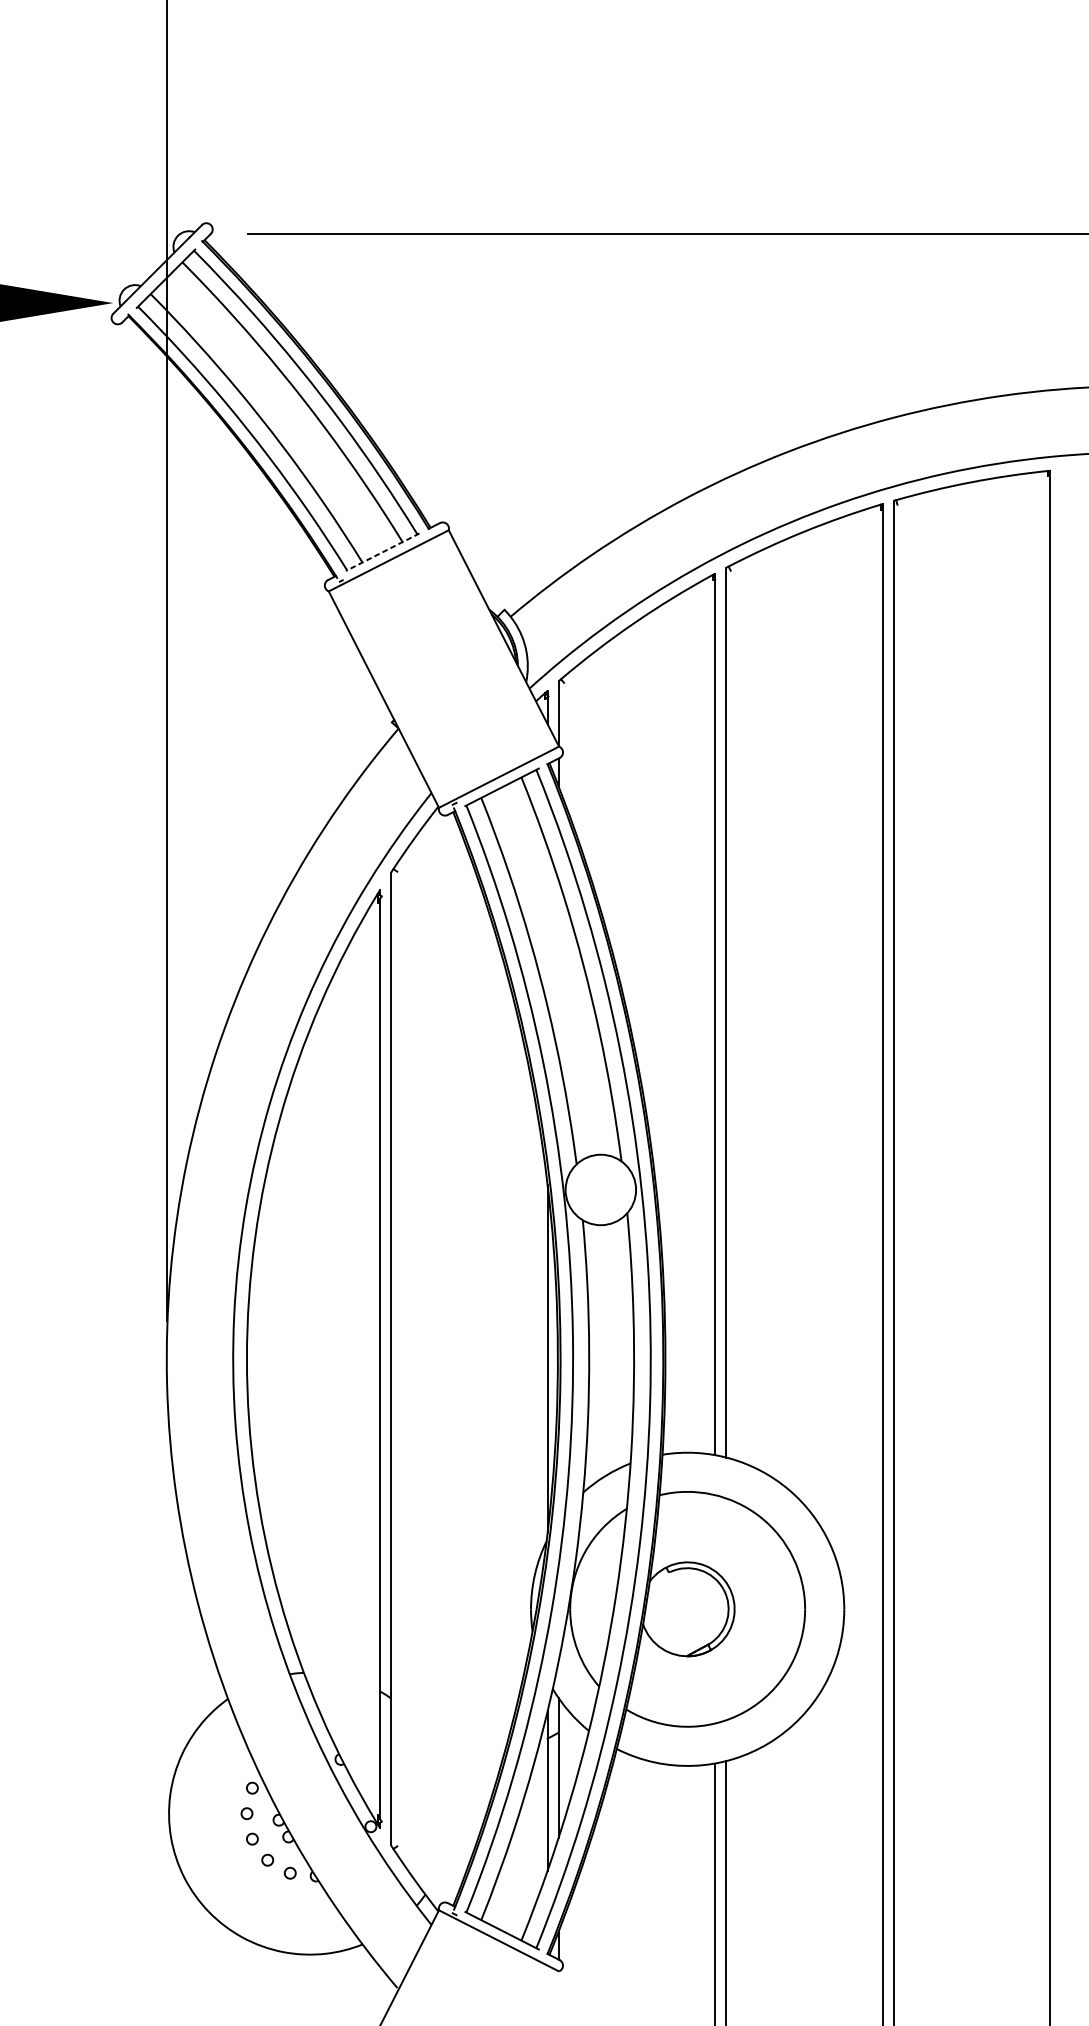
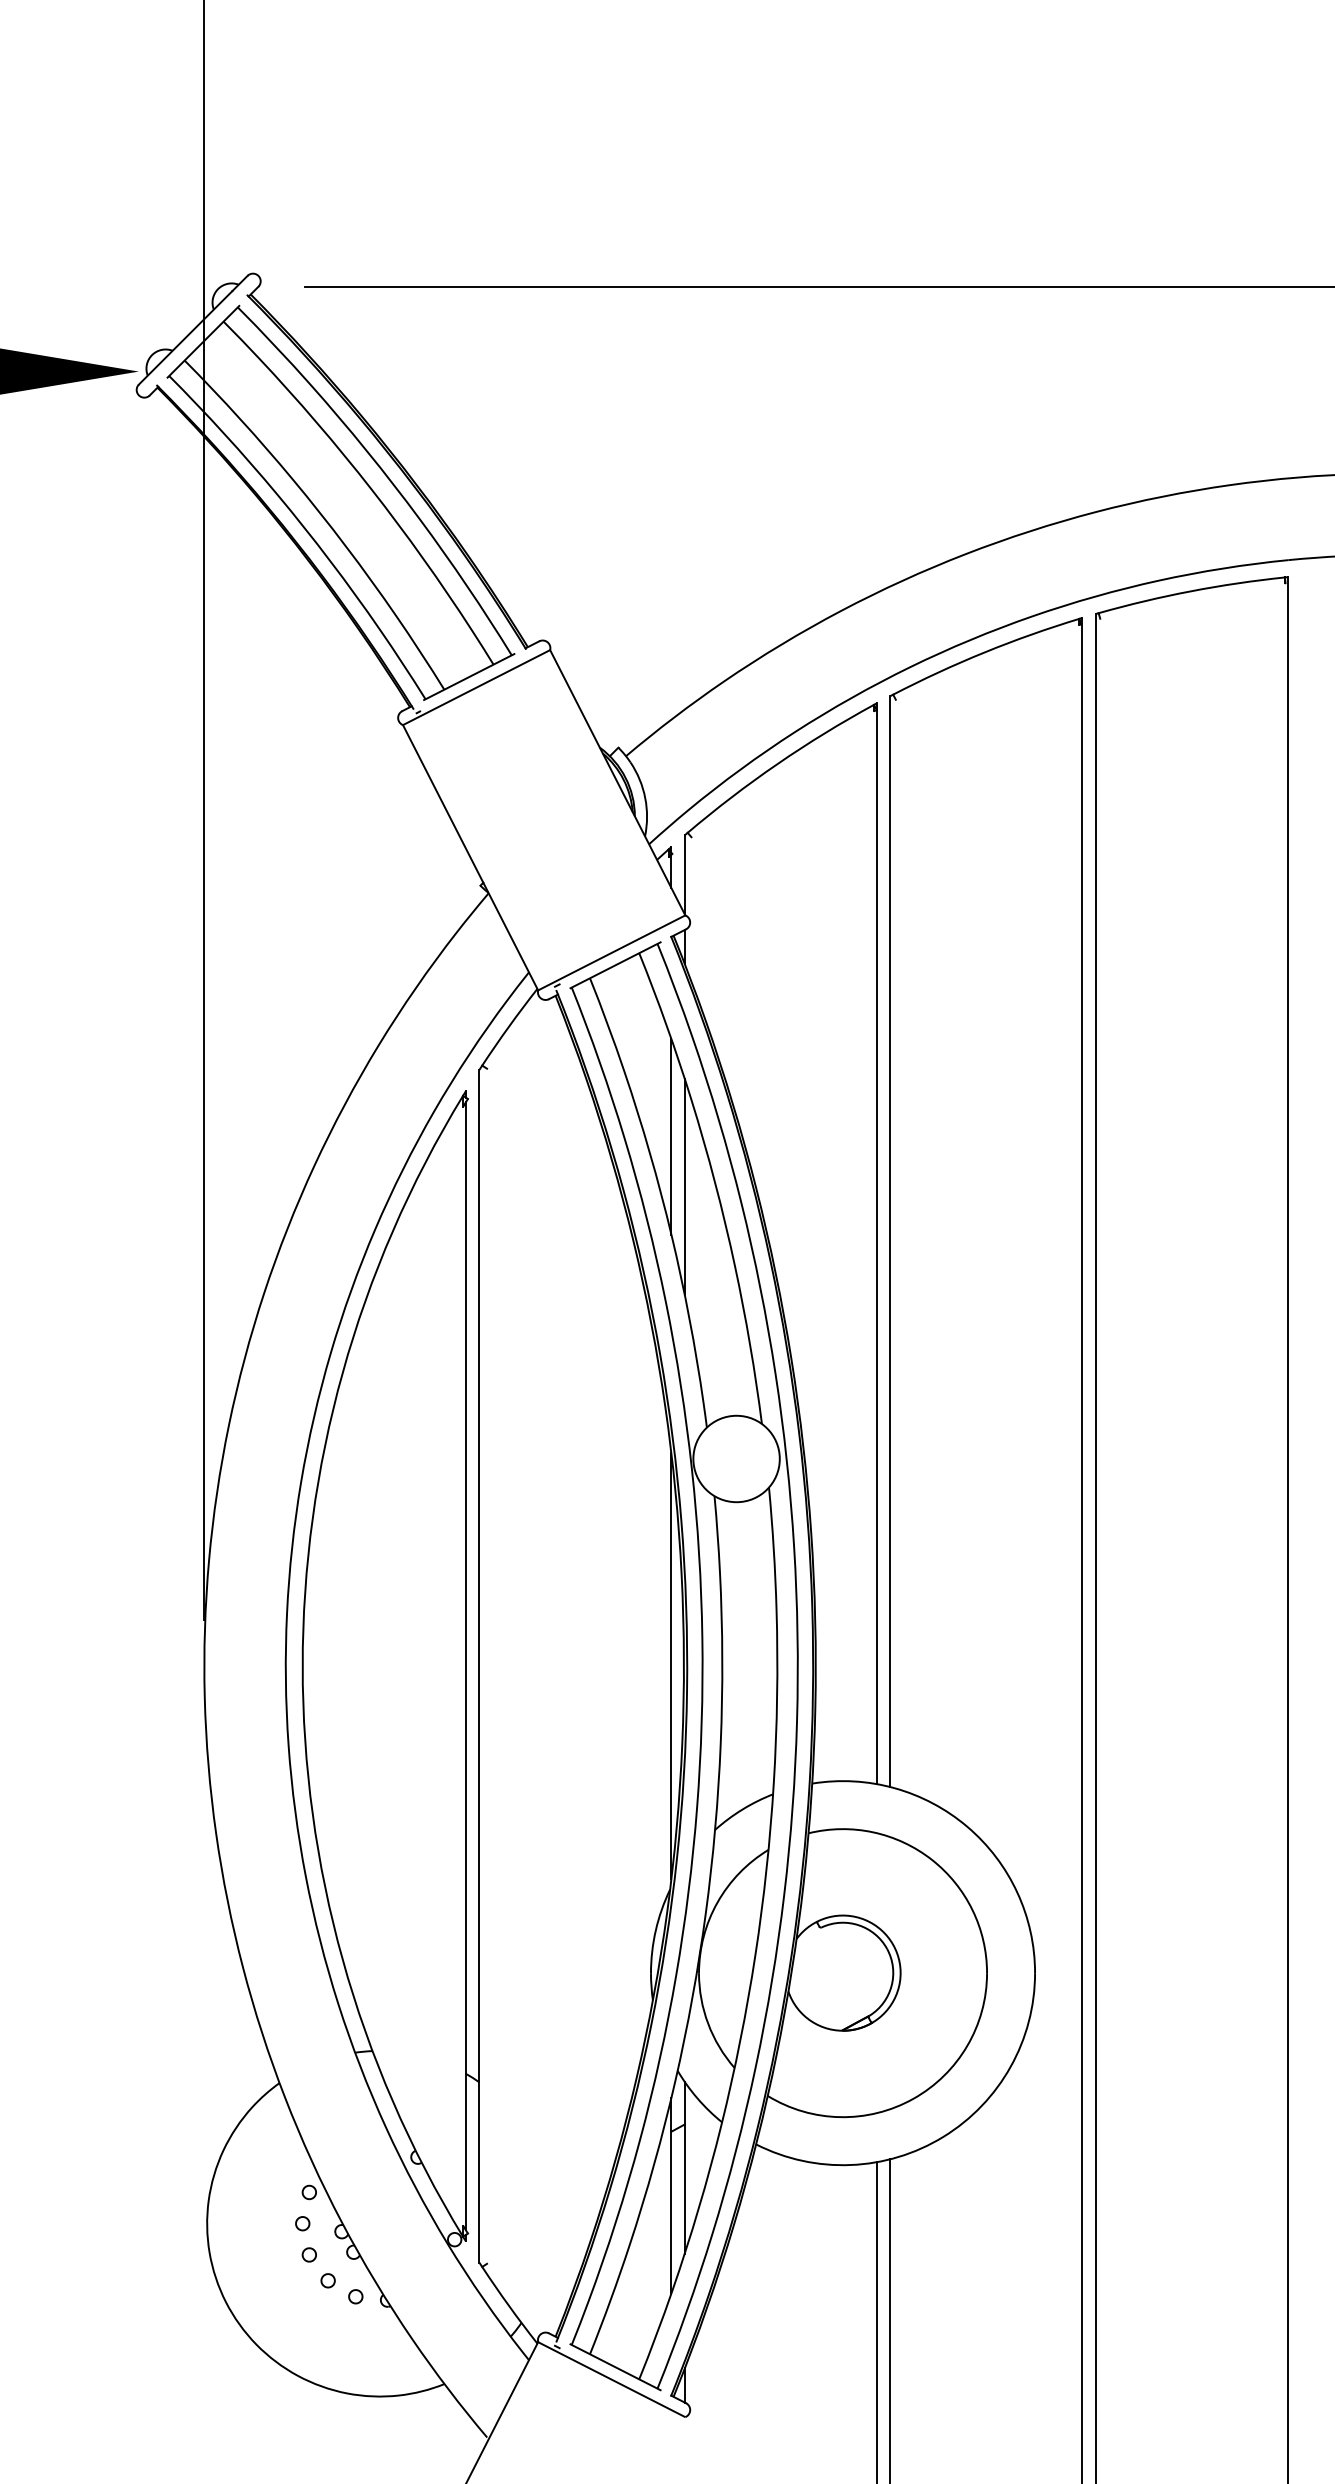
line: (383, 552) -> (469, 677), dashed -> solid
line: (547, 926) -> (671, 1136), added
line: (558, 968) -> (684, 1187), added

